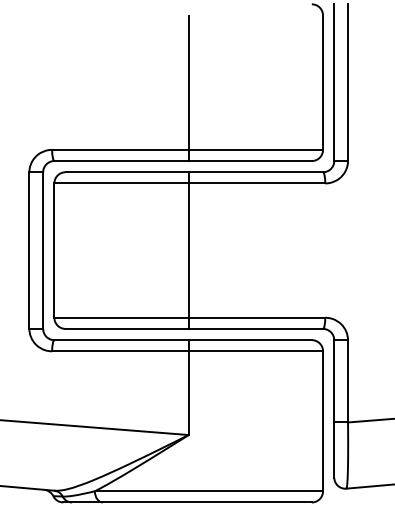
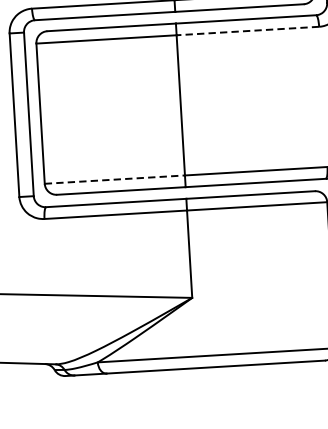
line: (256, 183) -> (247, 31), solid -> dashed
line: (122, 317) -> (115, 179), solid -> dashed

